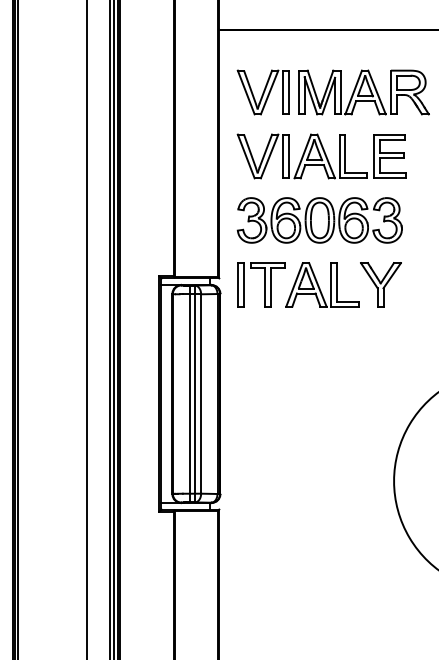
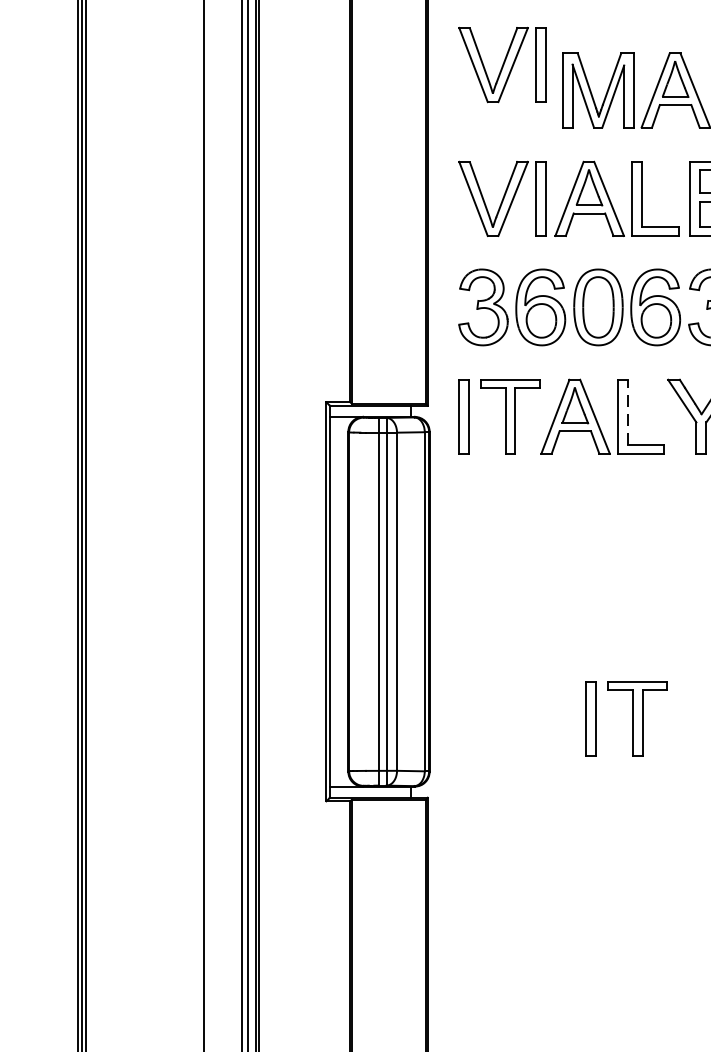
part: (262, 92) -> (501, 65), moved
line: (337, 281) -> (628, 410), solid -> dashed
part: (336, 462) -> (626, 717), added

